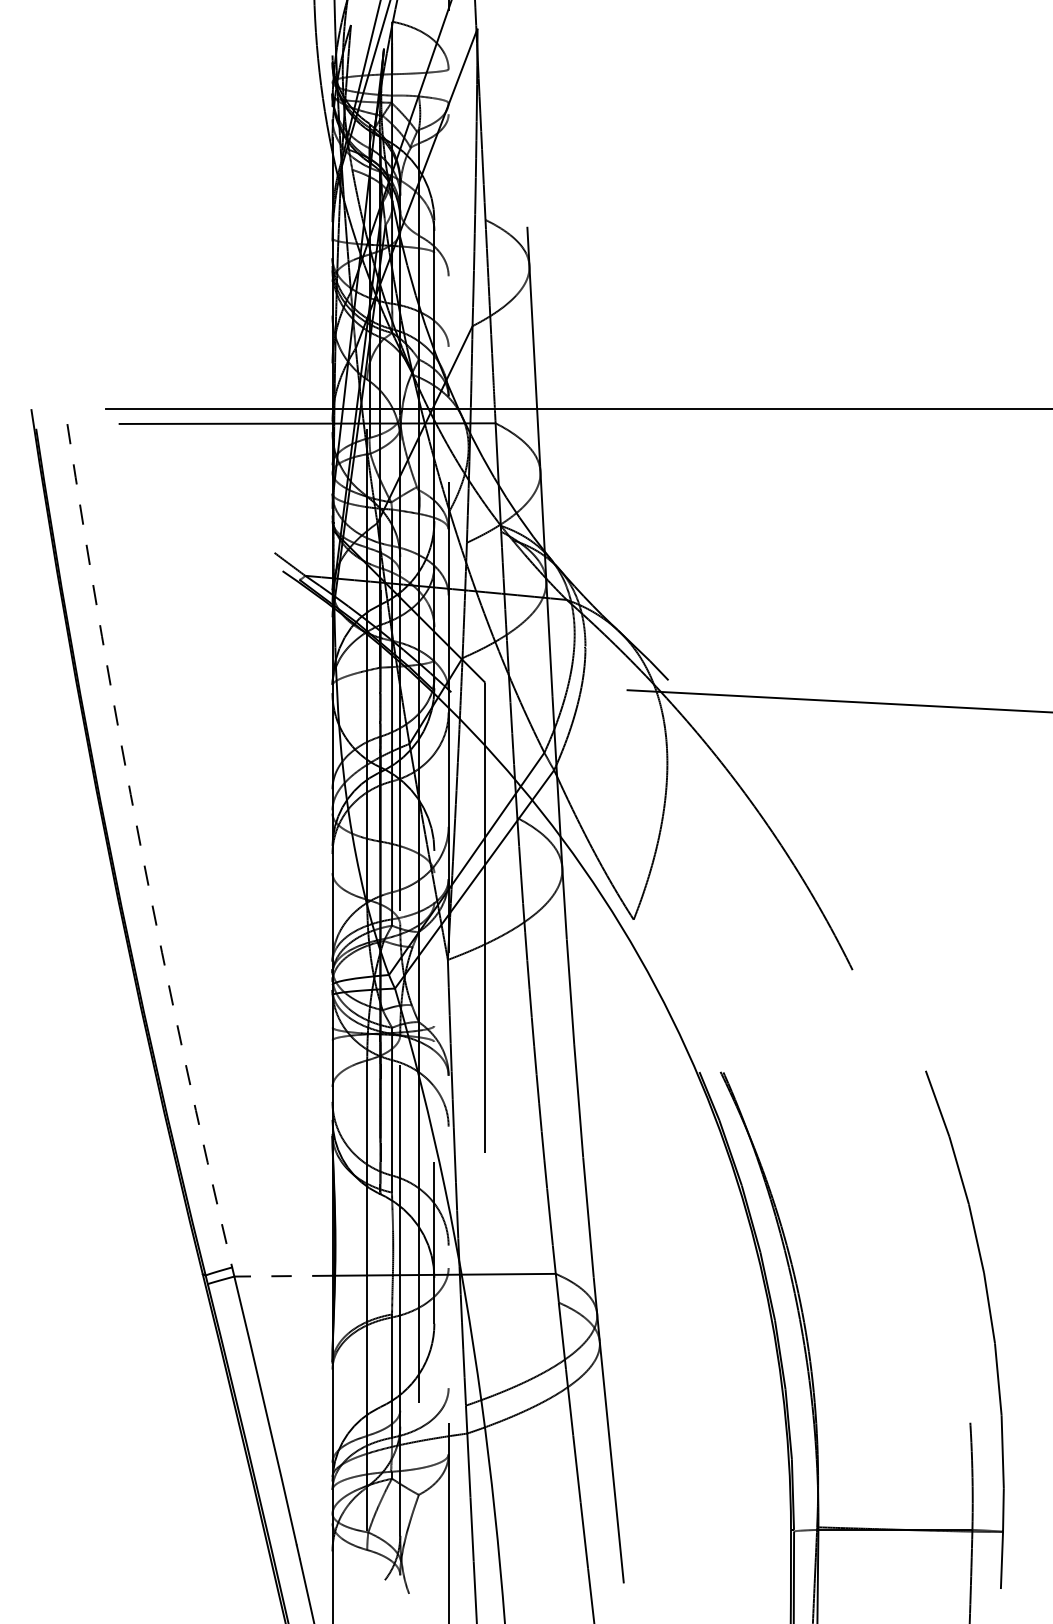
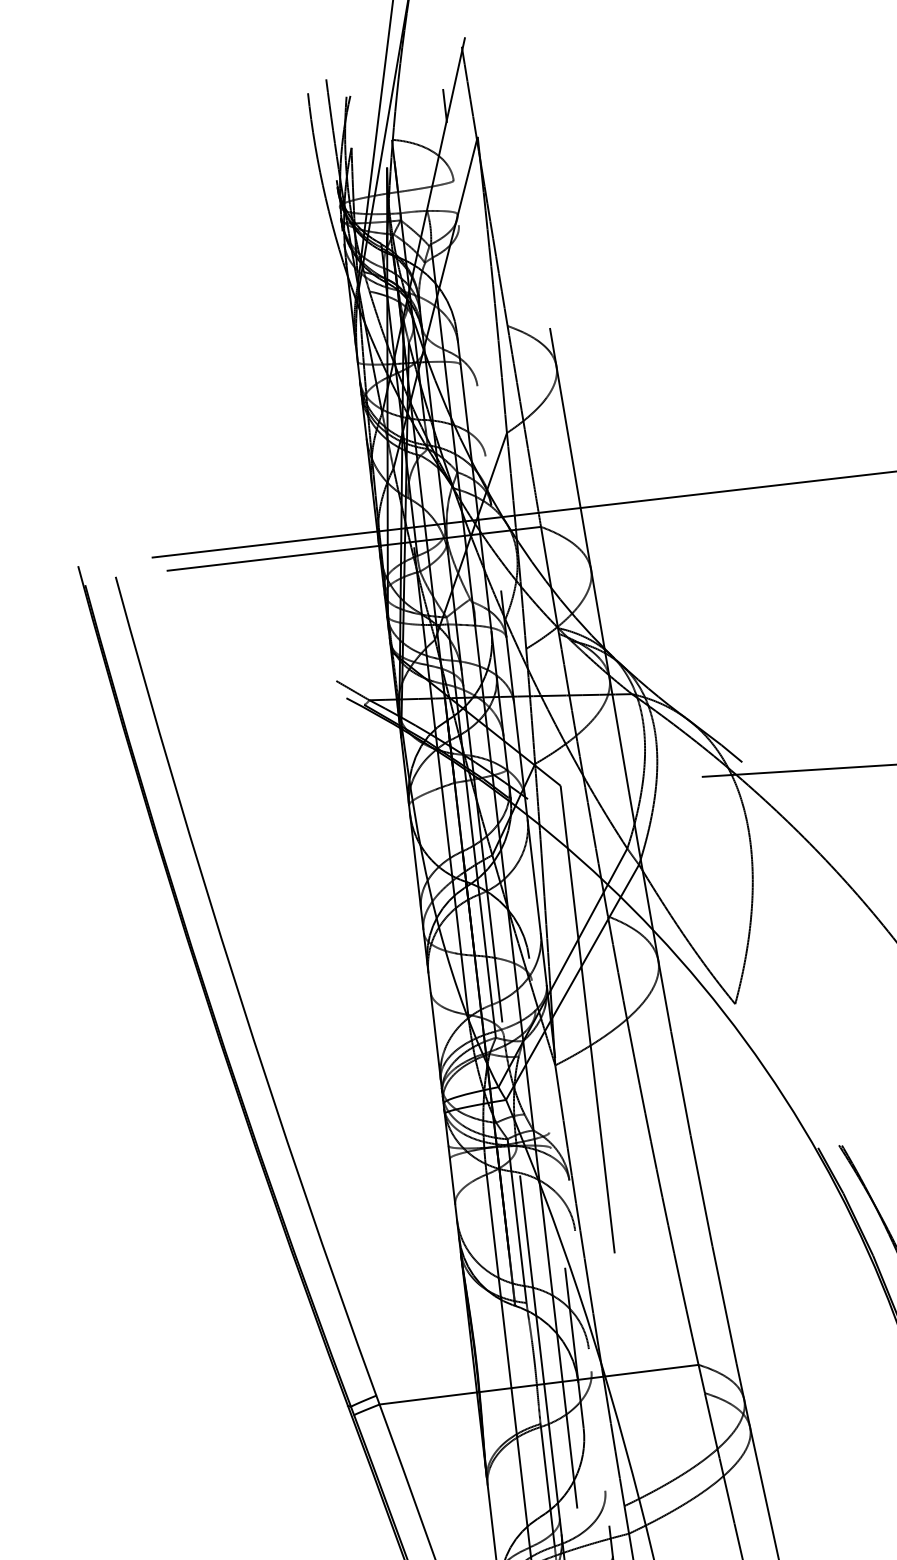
arc: (140, 847) -> (237, 989), dashed -> solid
line: (282, 1276) -> (427, 1398), dashed -> solid

